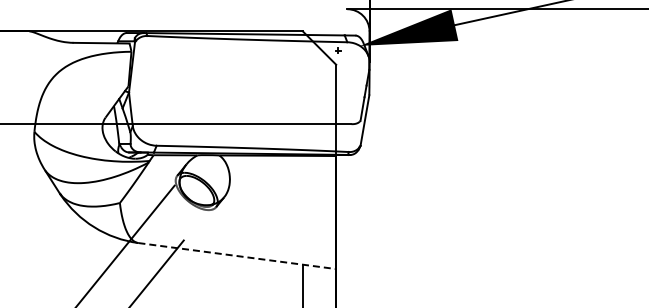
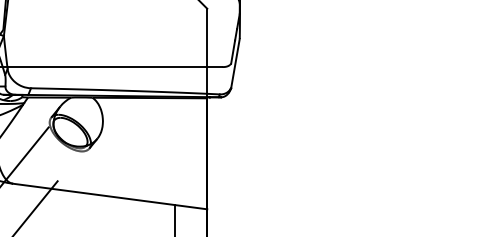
line: (237, 256) -> (110, 196), dashed -> solid

